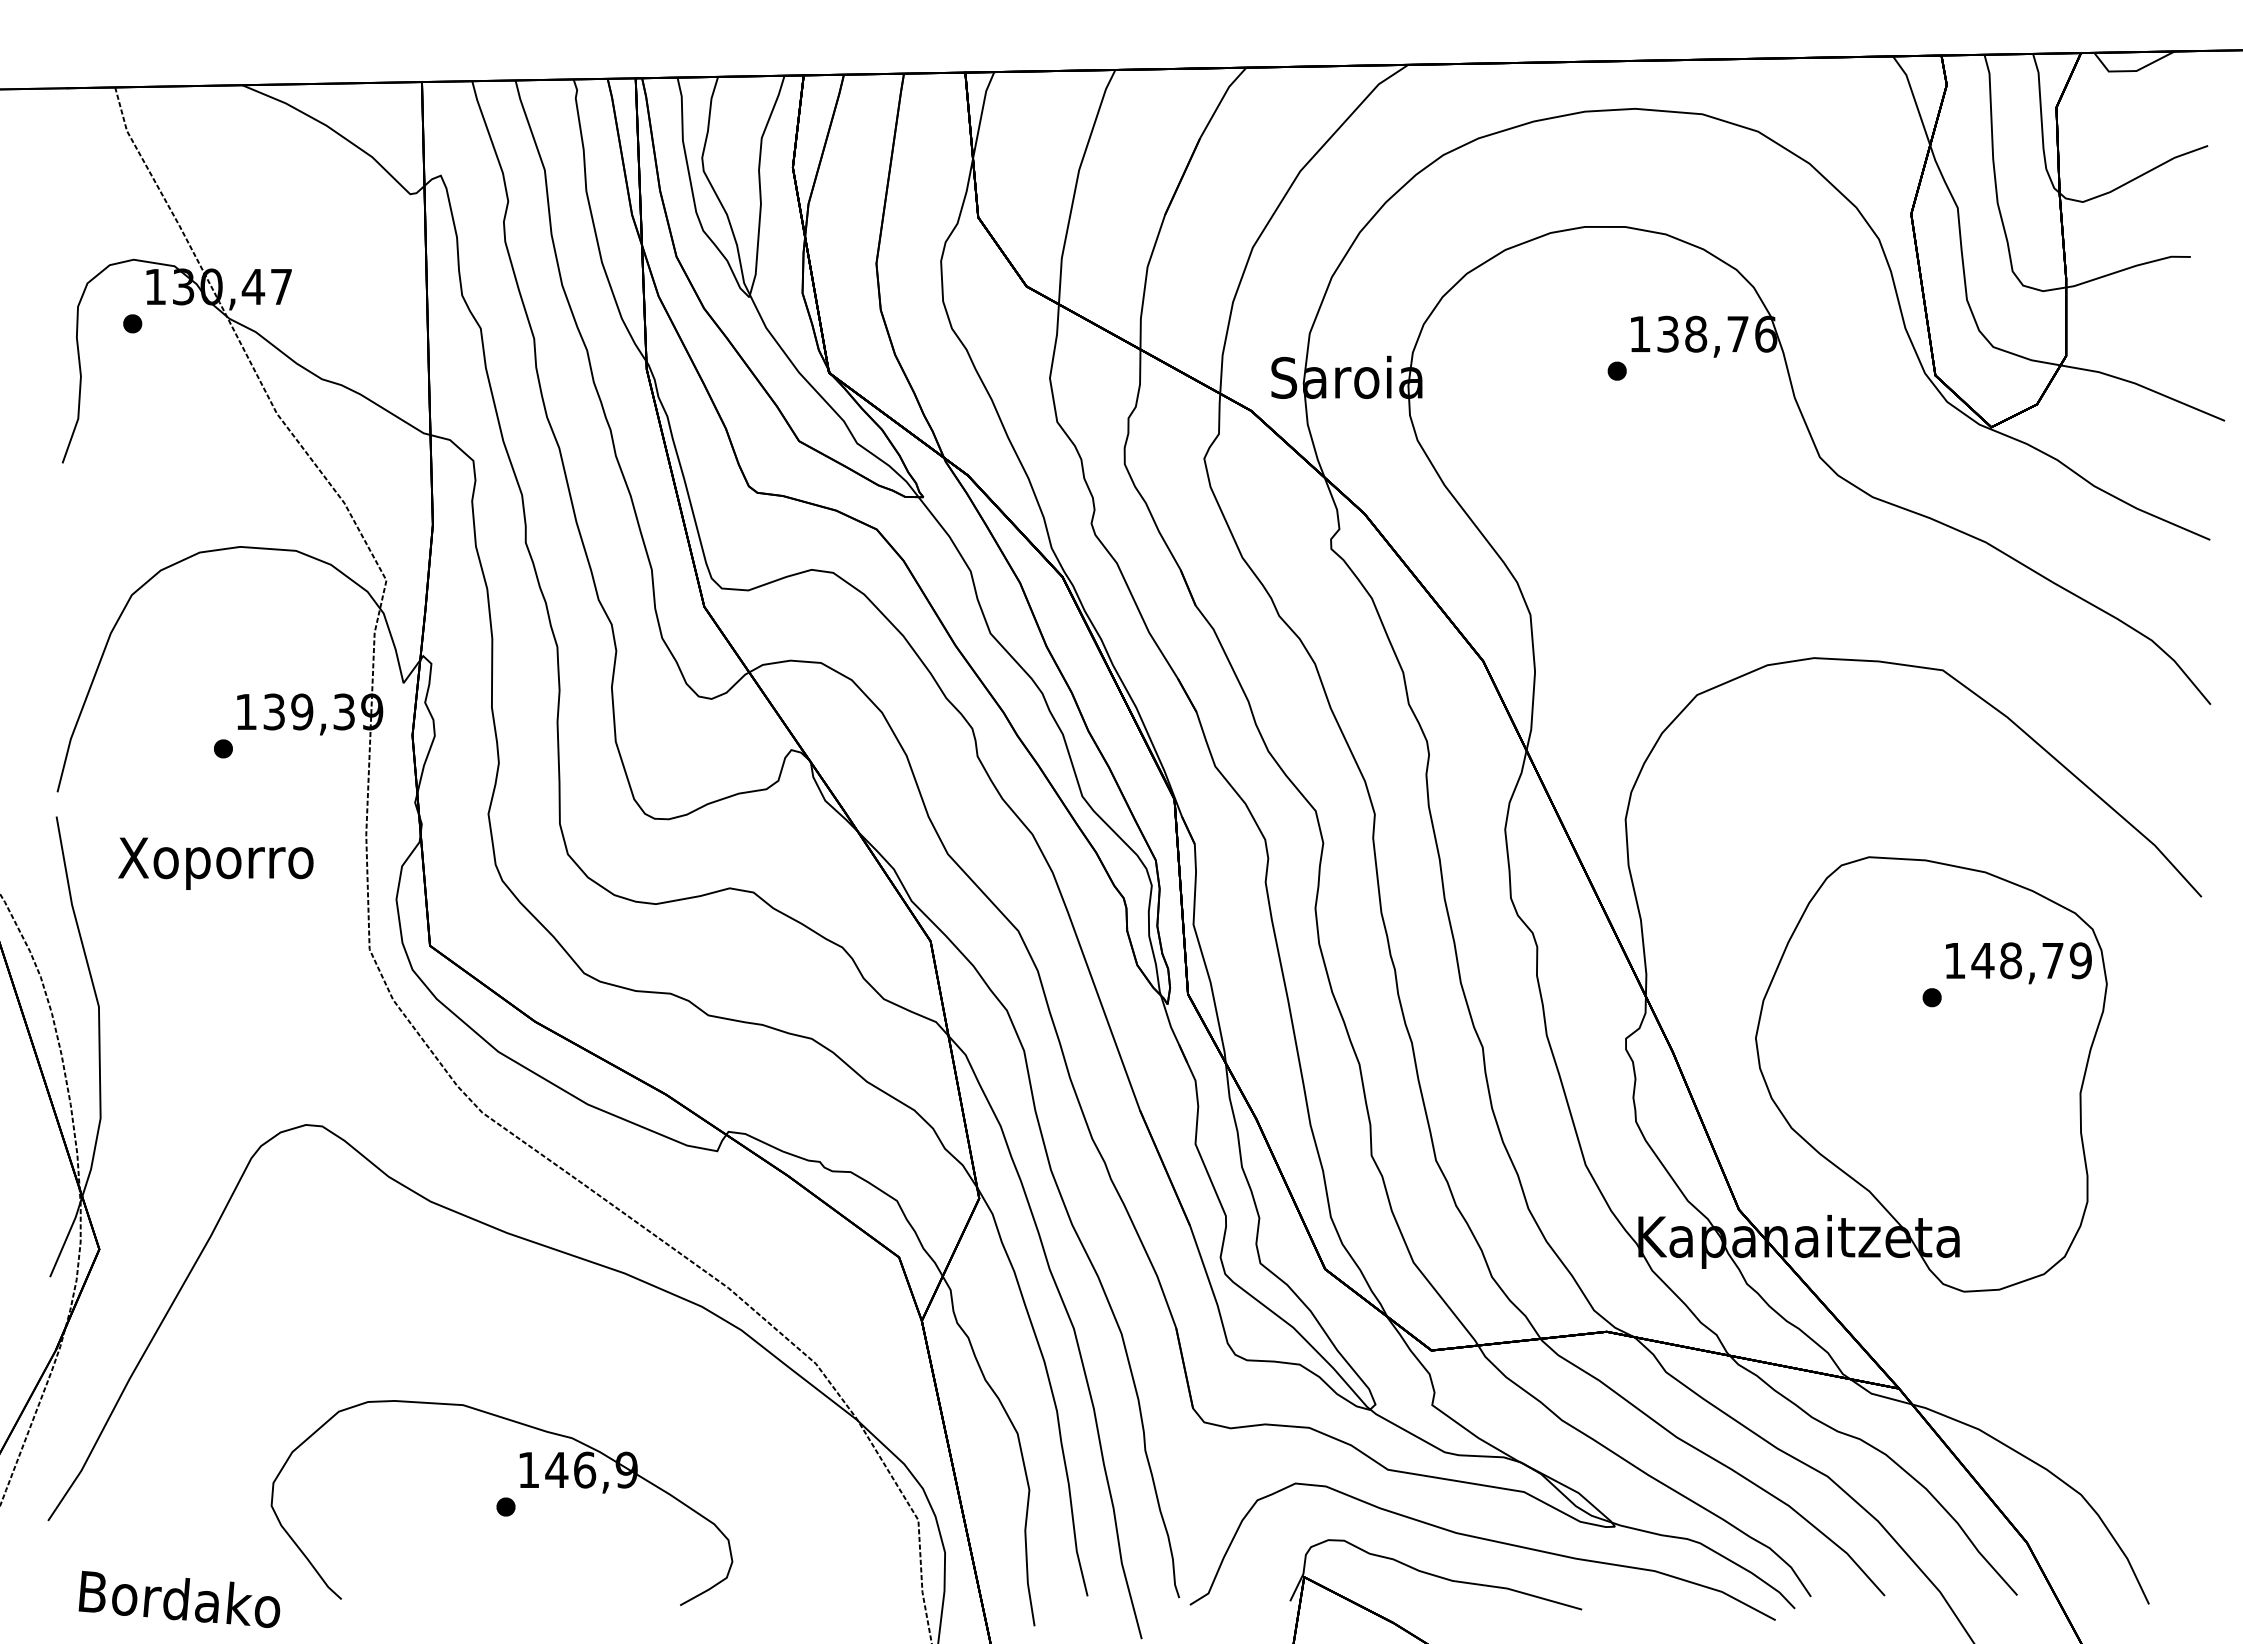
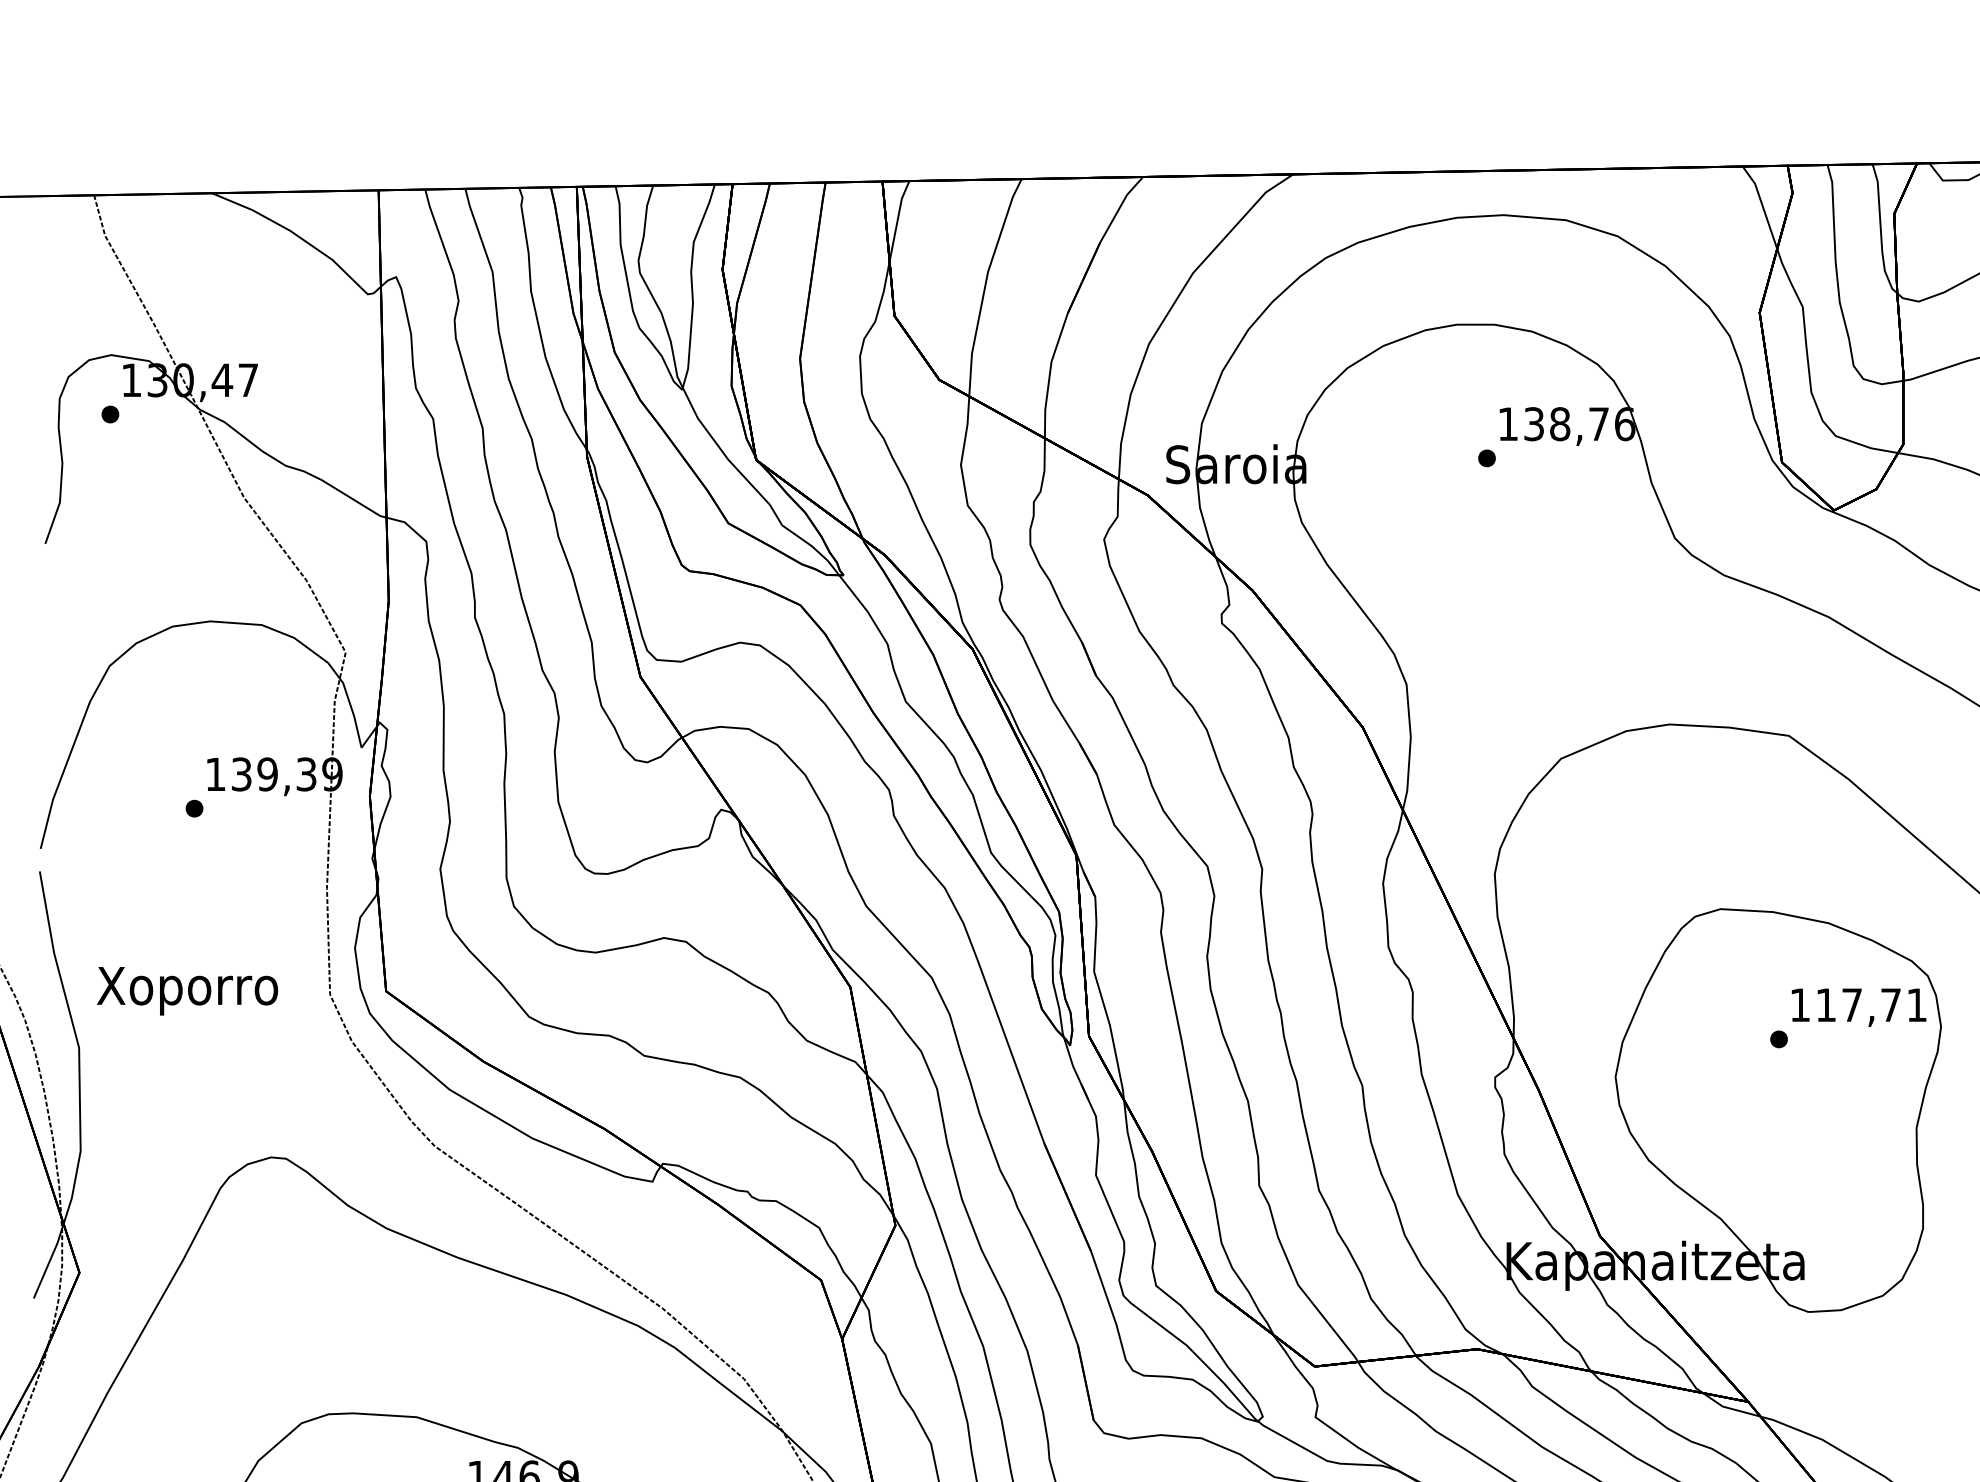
text: (215, 863) -> (187, 990), moved
text: (2031, 960) -> (1871, 1004), 148,79 -> 117,71

